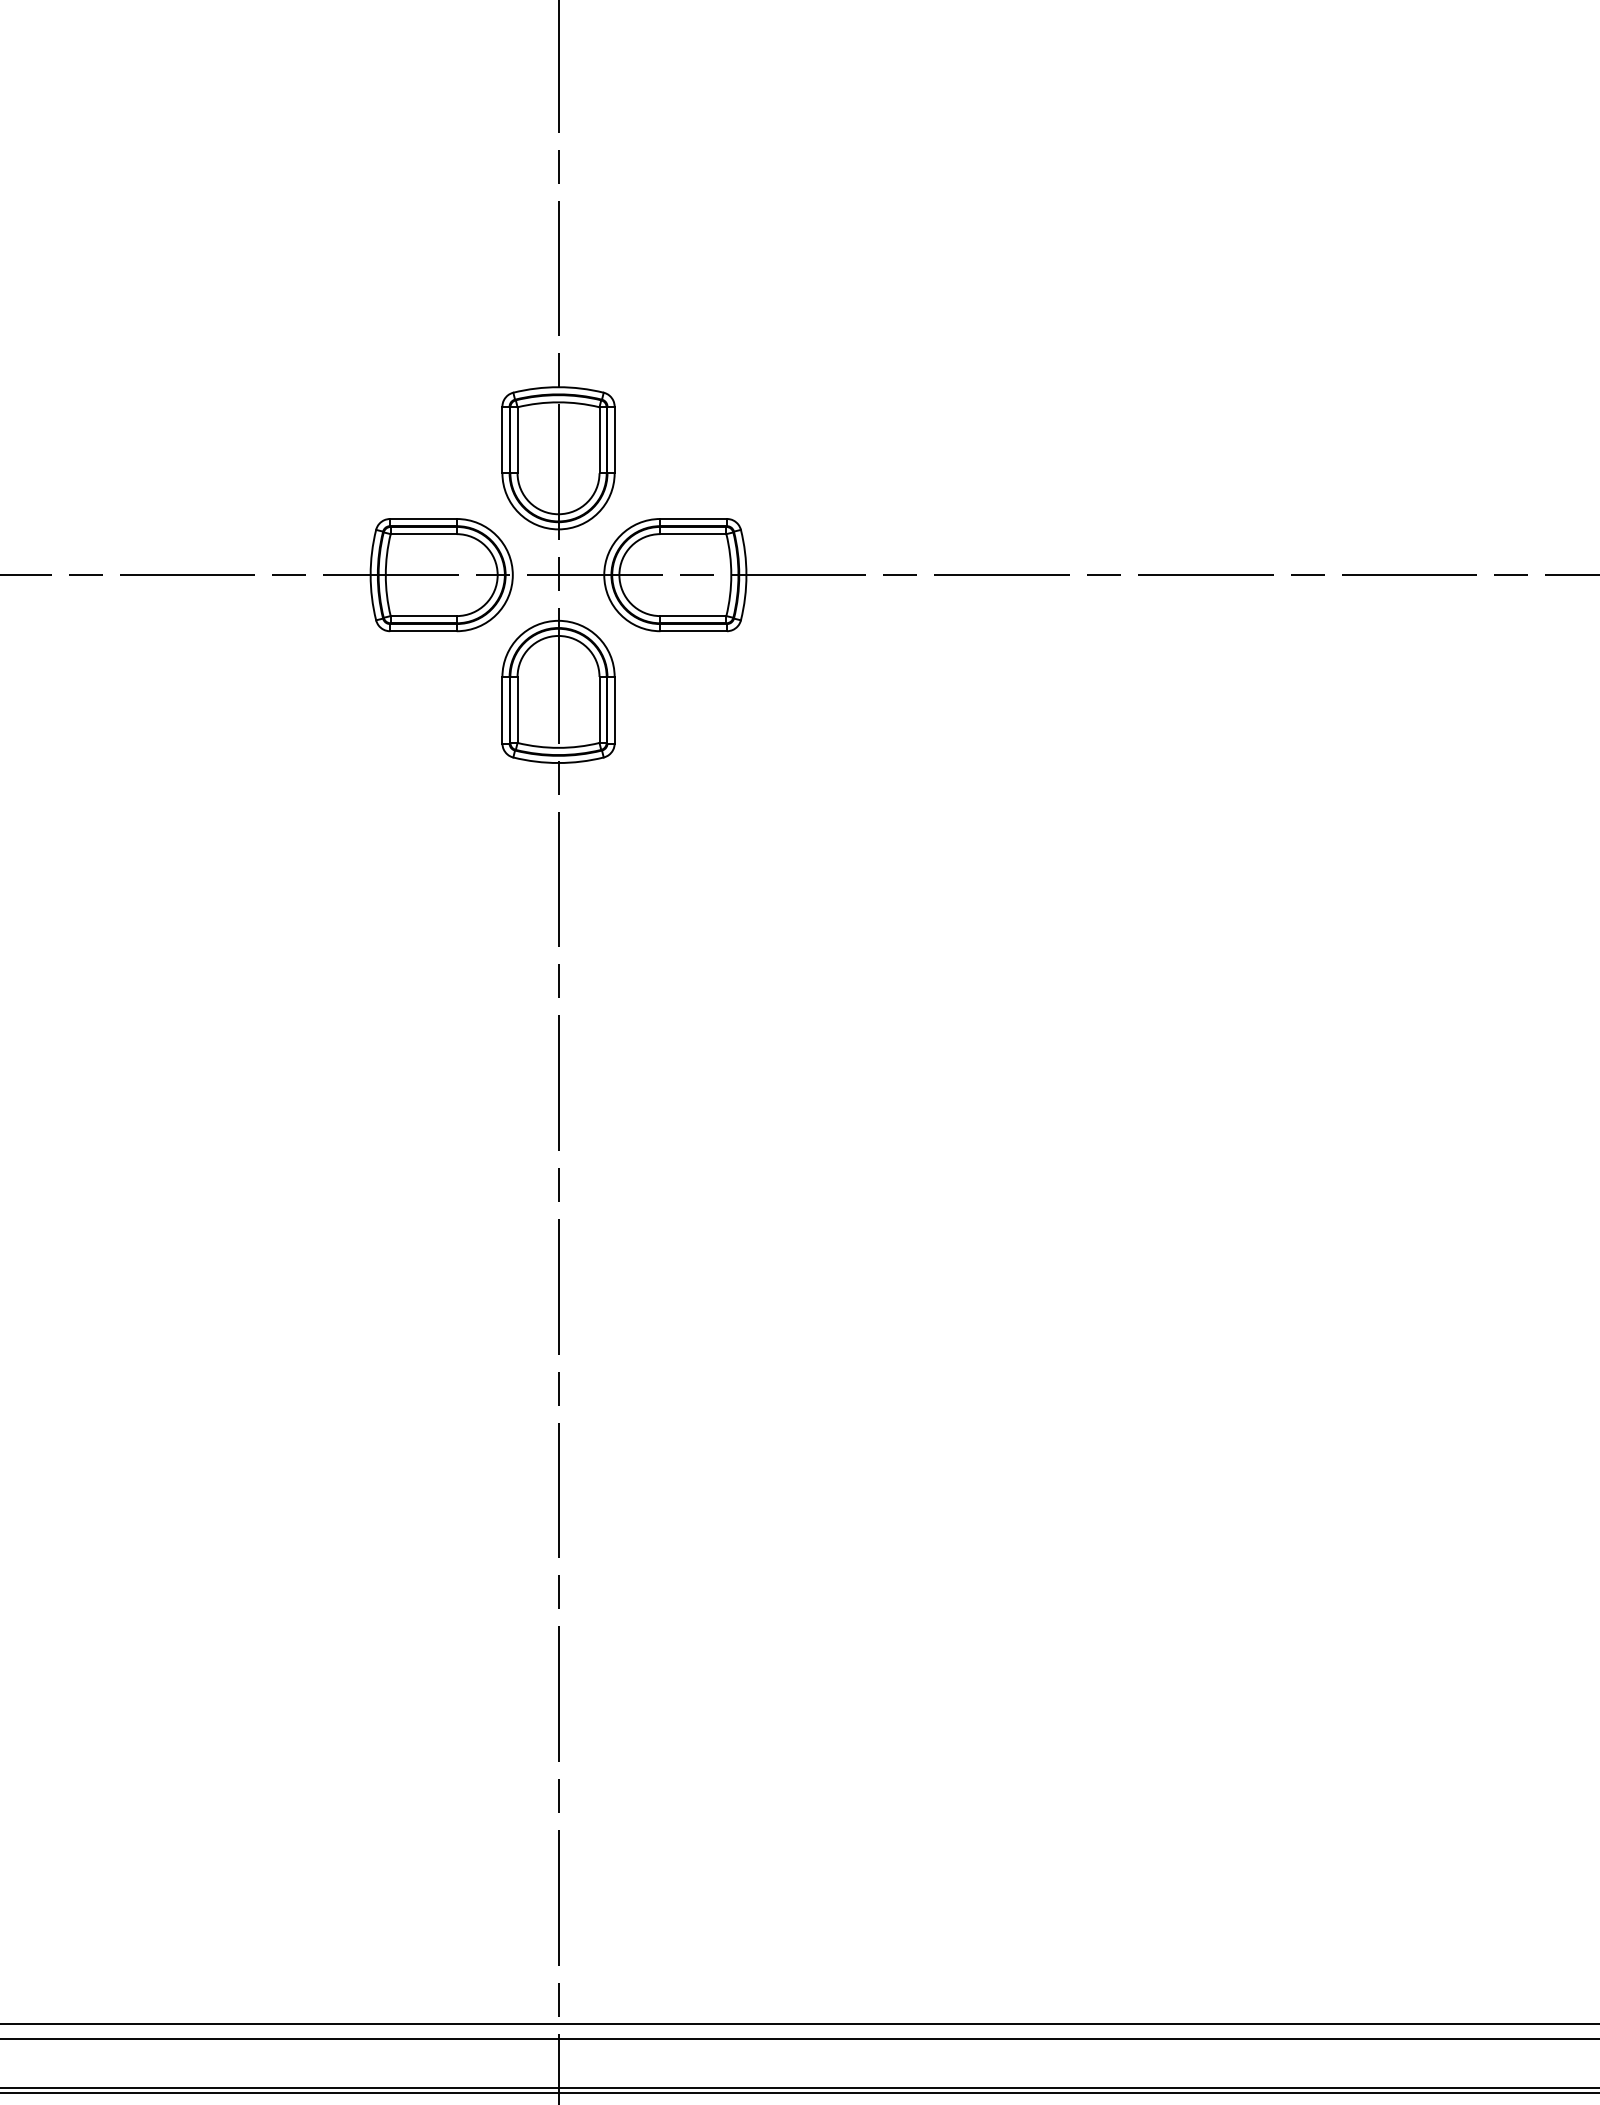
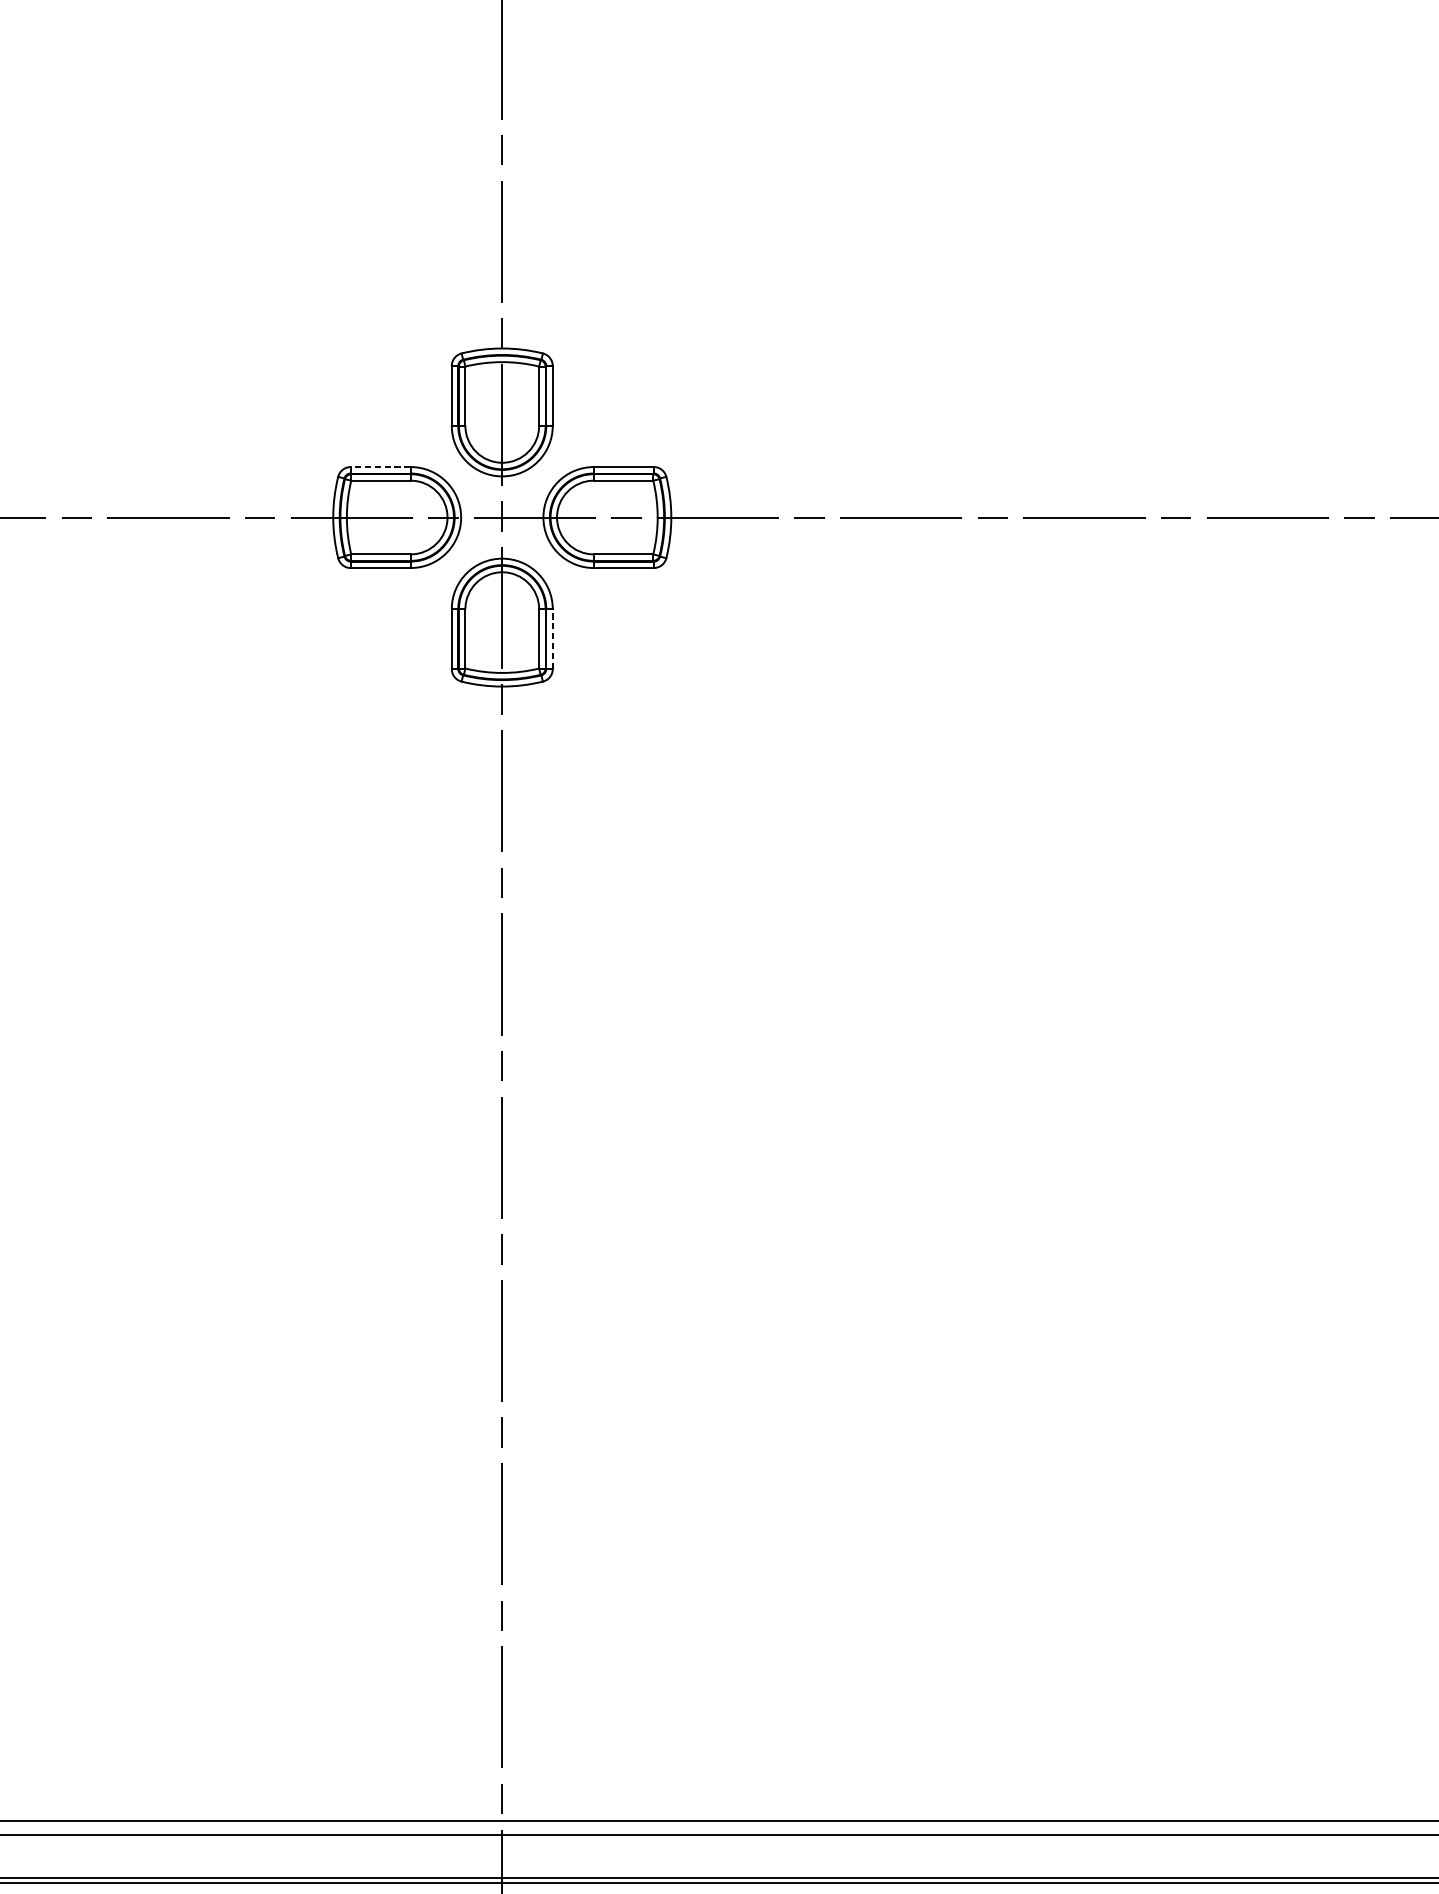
line: (422, 519) -> (379, 467), solid -> dashed
line: (614, 709) -> (552, 638), solid -> dashed

